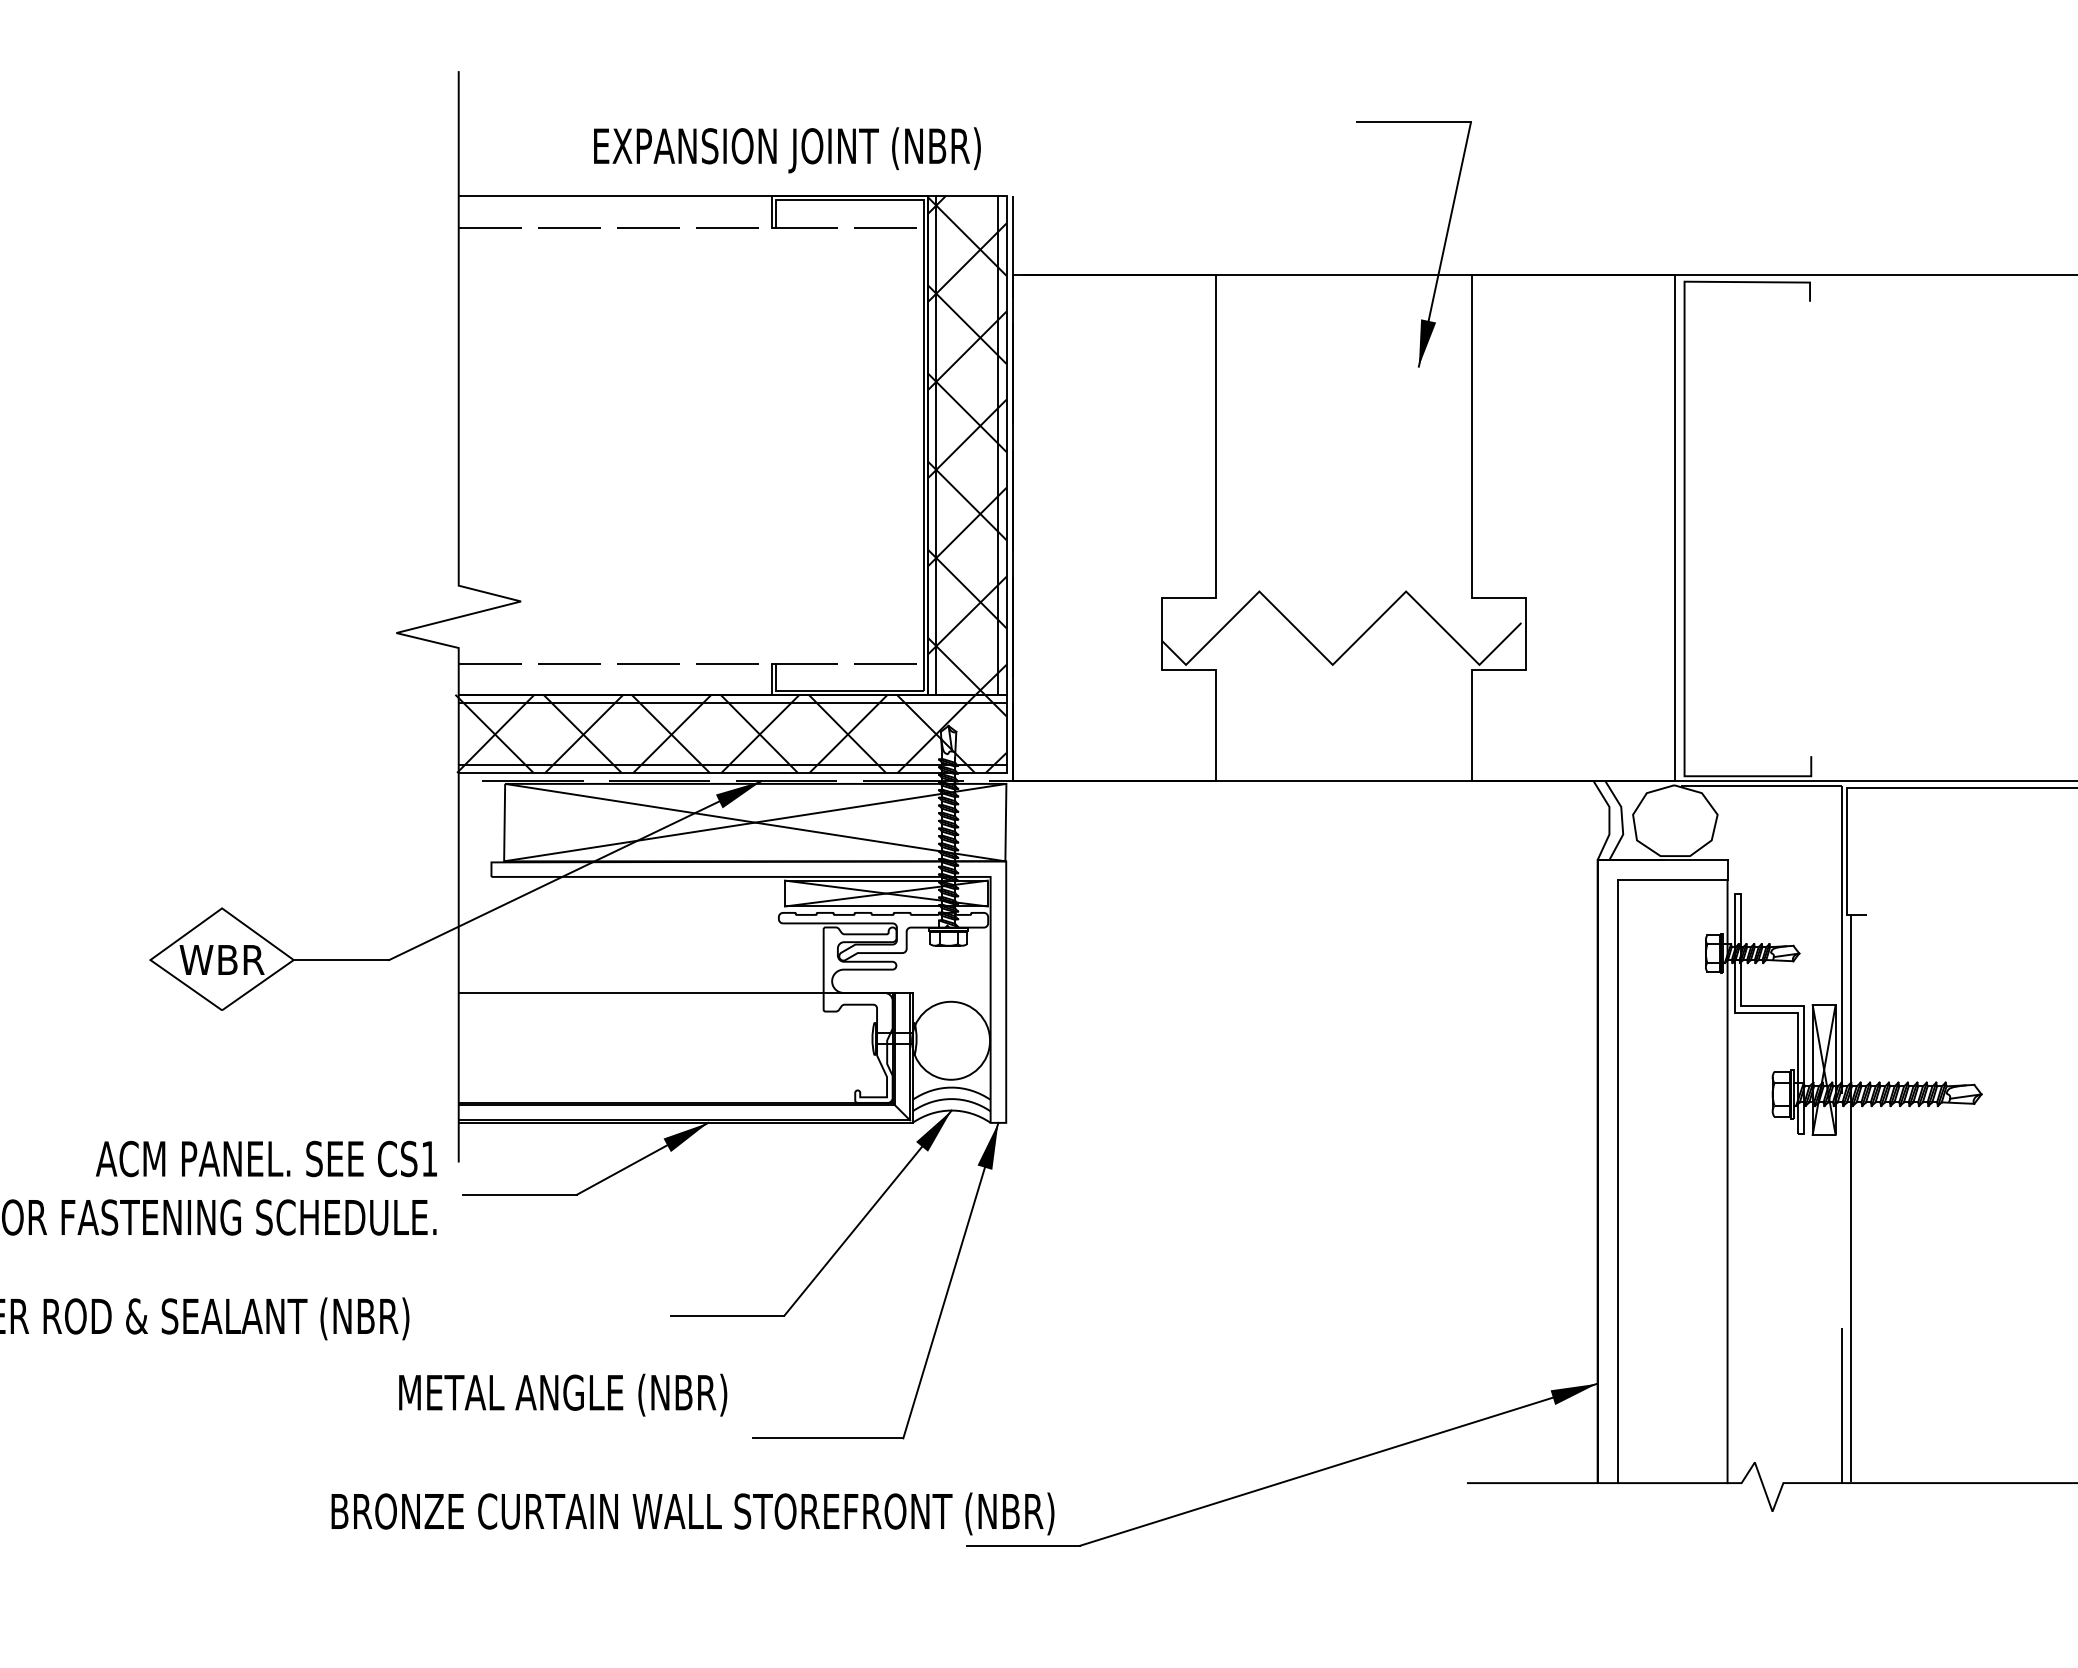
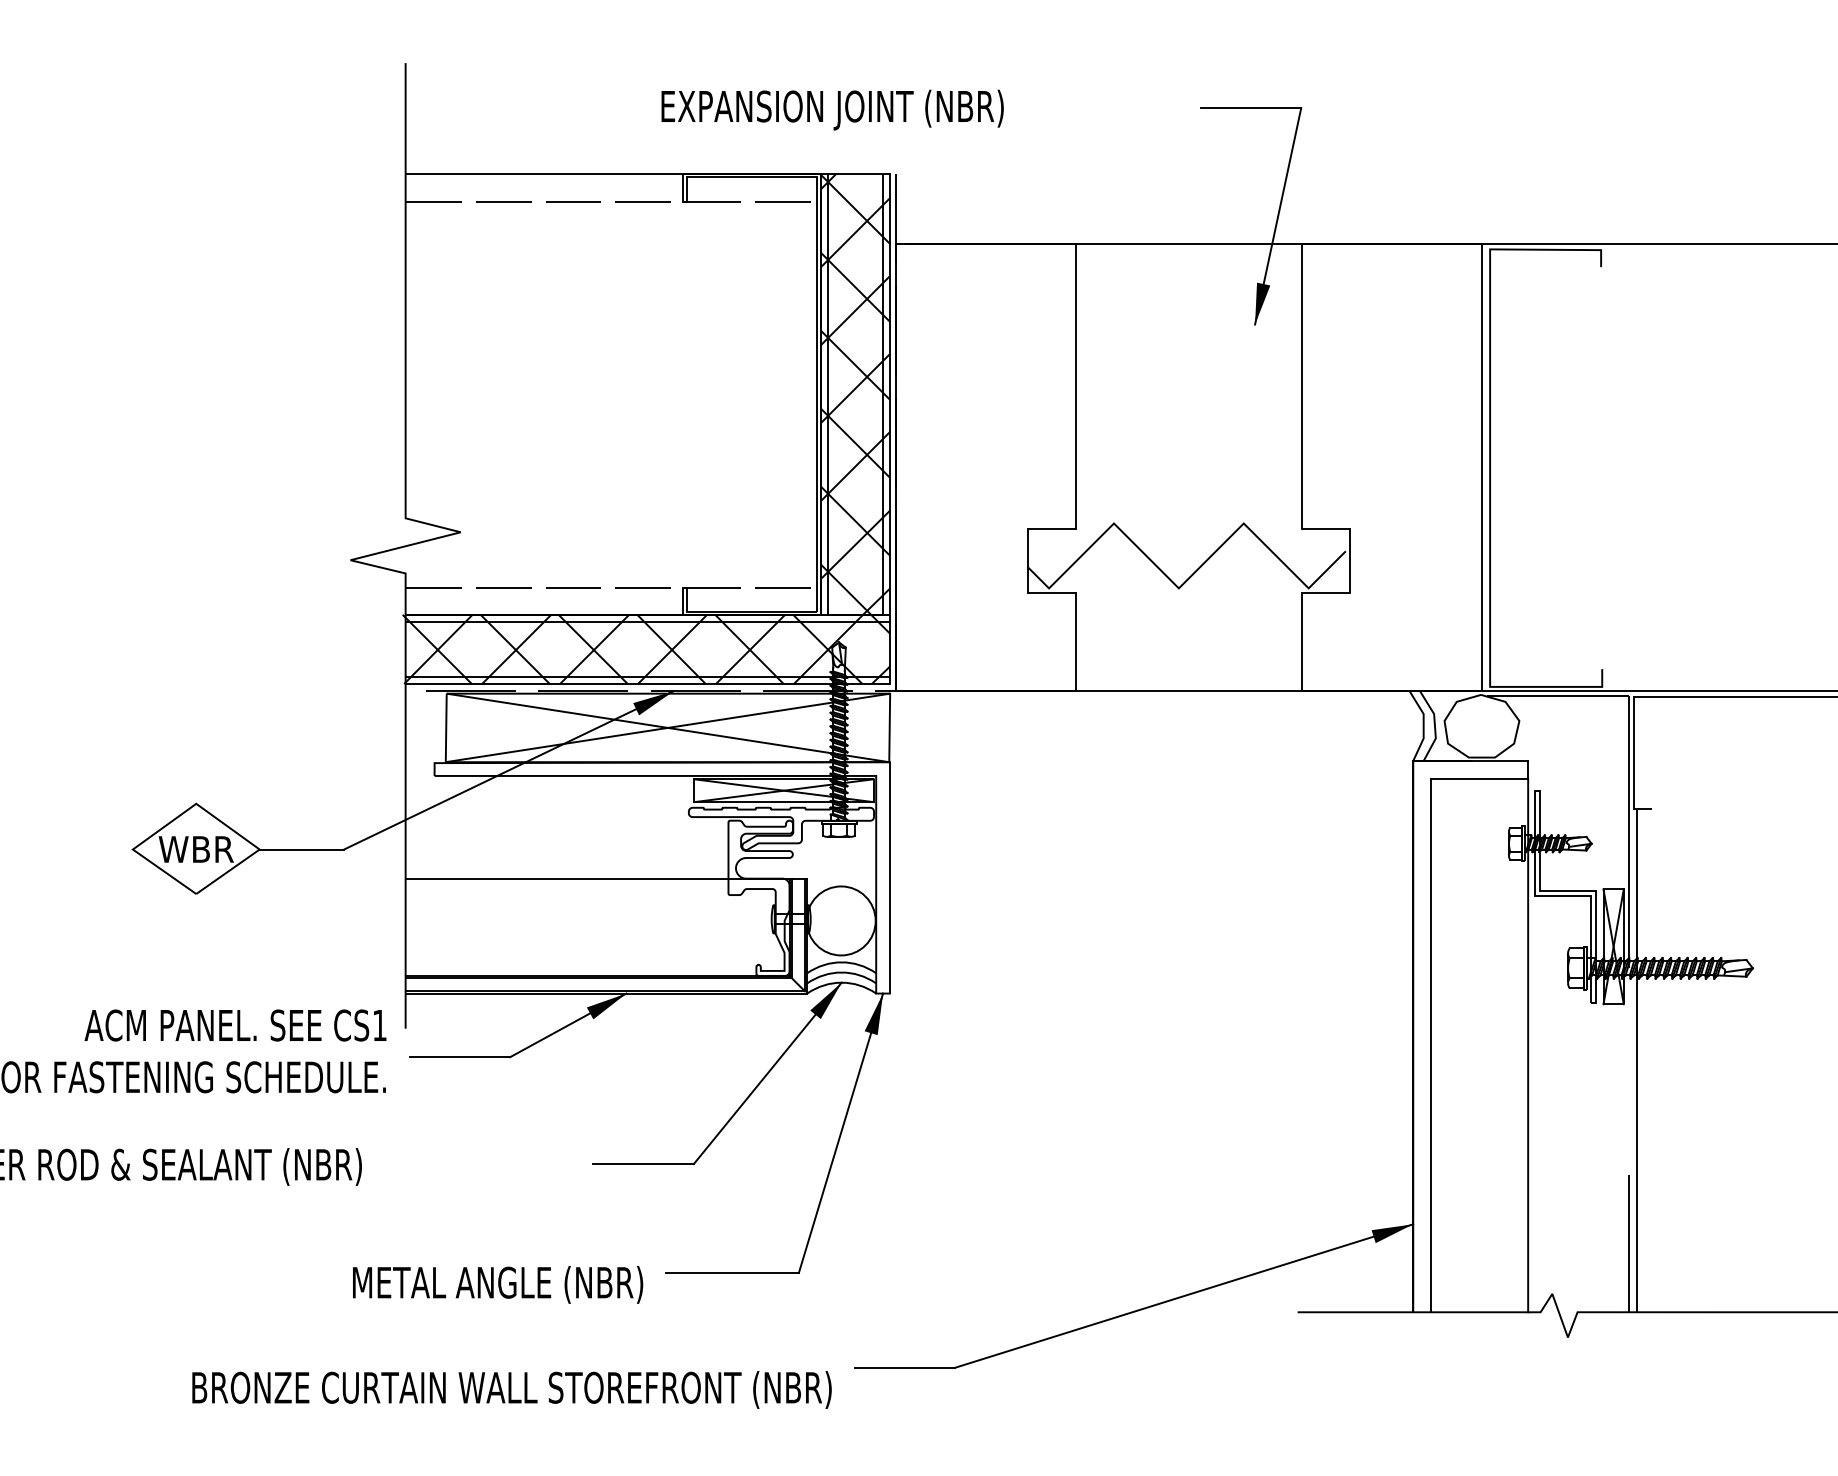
text: (787, 150) -> (832, 110), moved
text: (563, 1394) -> (498, 1284), moved
text: (692, 1513) -> (511, 1389), moved

